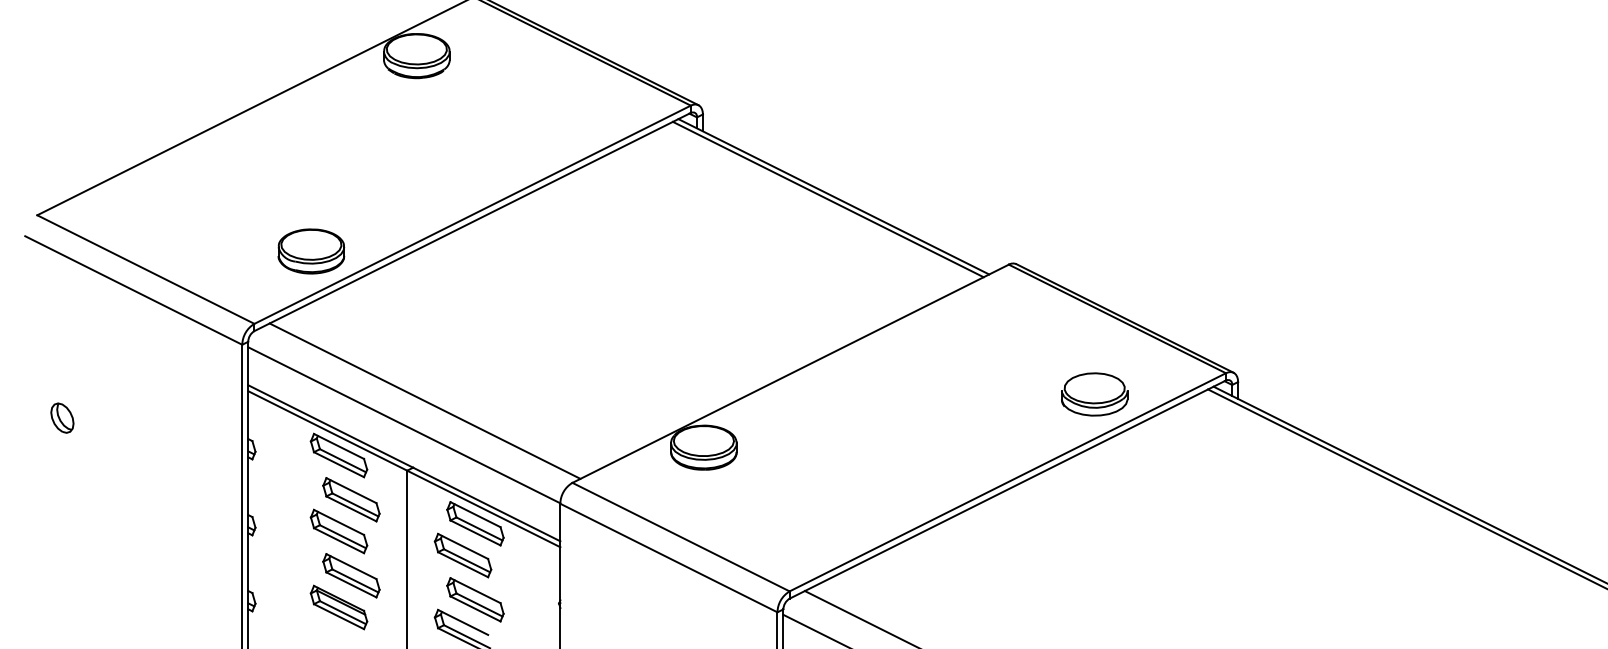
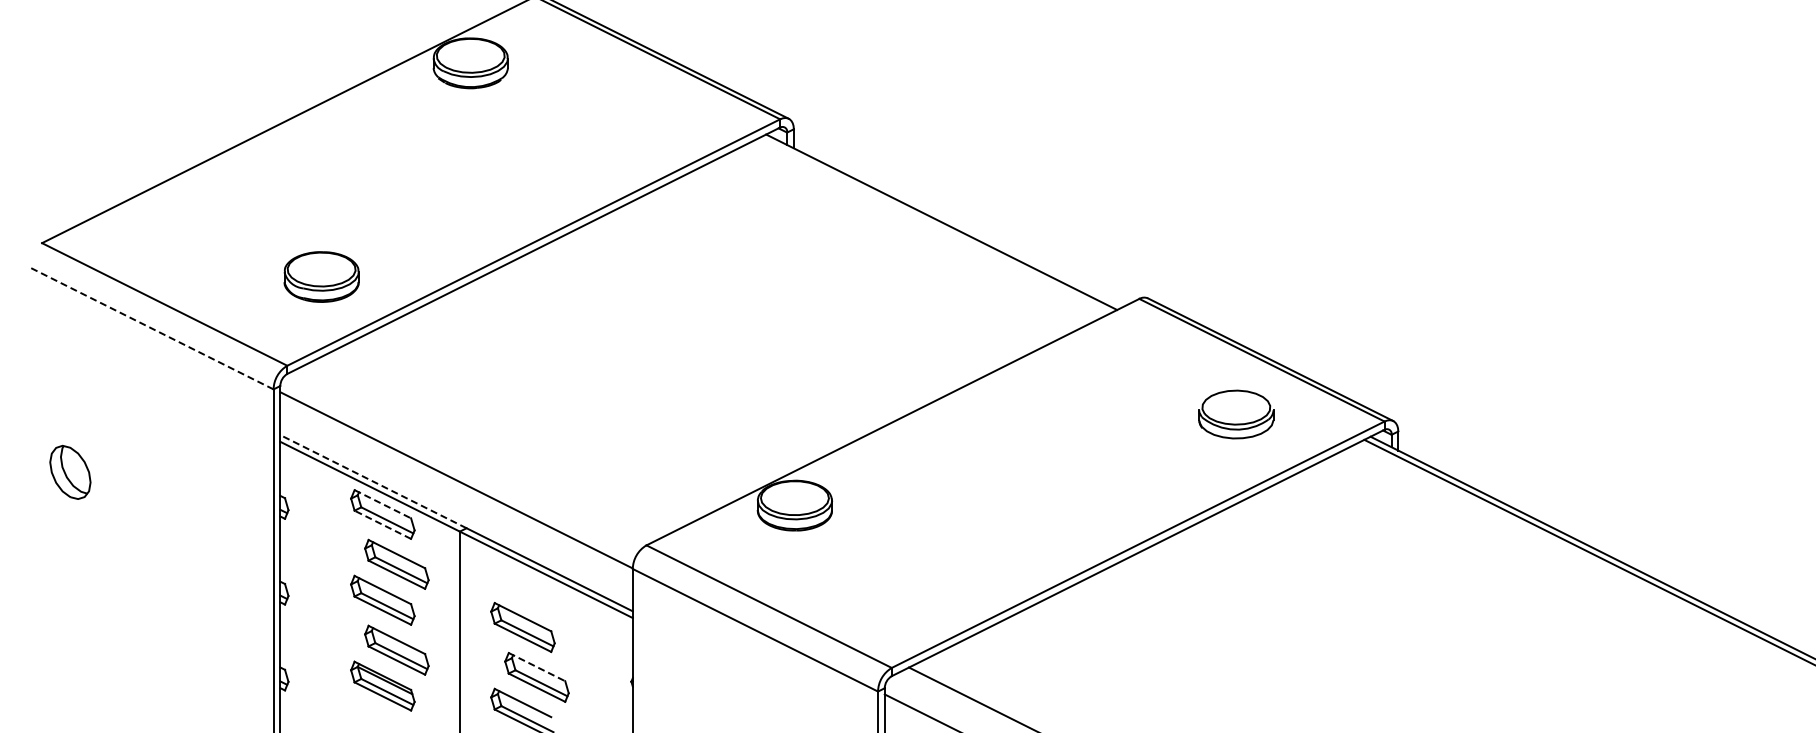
line: (827, 199) -> (934, 225), removed
part: (311, 251) -> (321, 276), moved
line: (133, 289) -> (150, 327), solid -> dashed
part: (1094, 394) -> (1236, 414), moved
line: (424, 400) -> (479, 452), removed
part: (62, 417) -> (70, 471), size x1.6
line: (330, 426) -> (373, 481), solid -> dashed
line: (338, 446) -> (382, 504), solid -> dashed
line: (338, 464) -> (382, 524), solid -> dashed
part: (475, 523) -> (536, 591), removed
line: (475, 591) -> (537, 667), solid -> dashed

